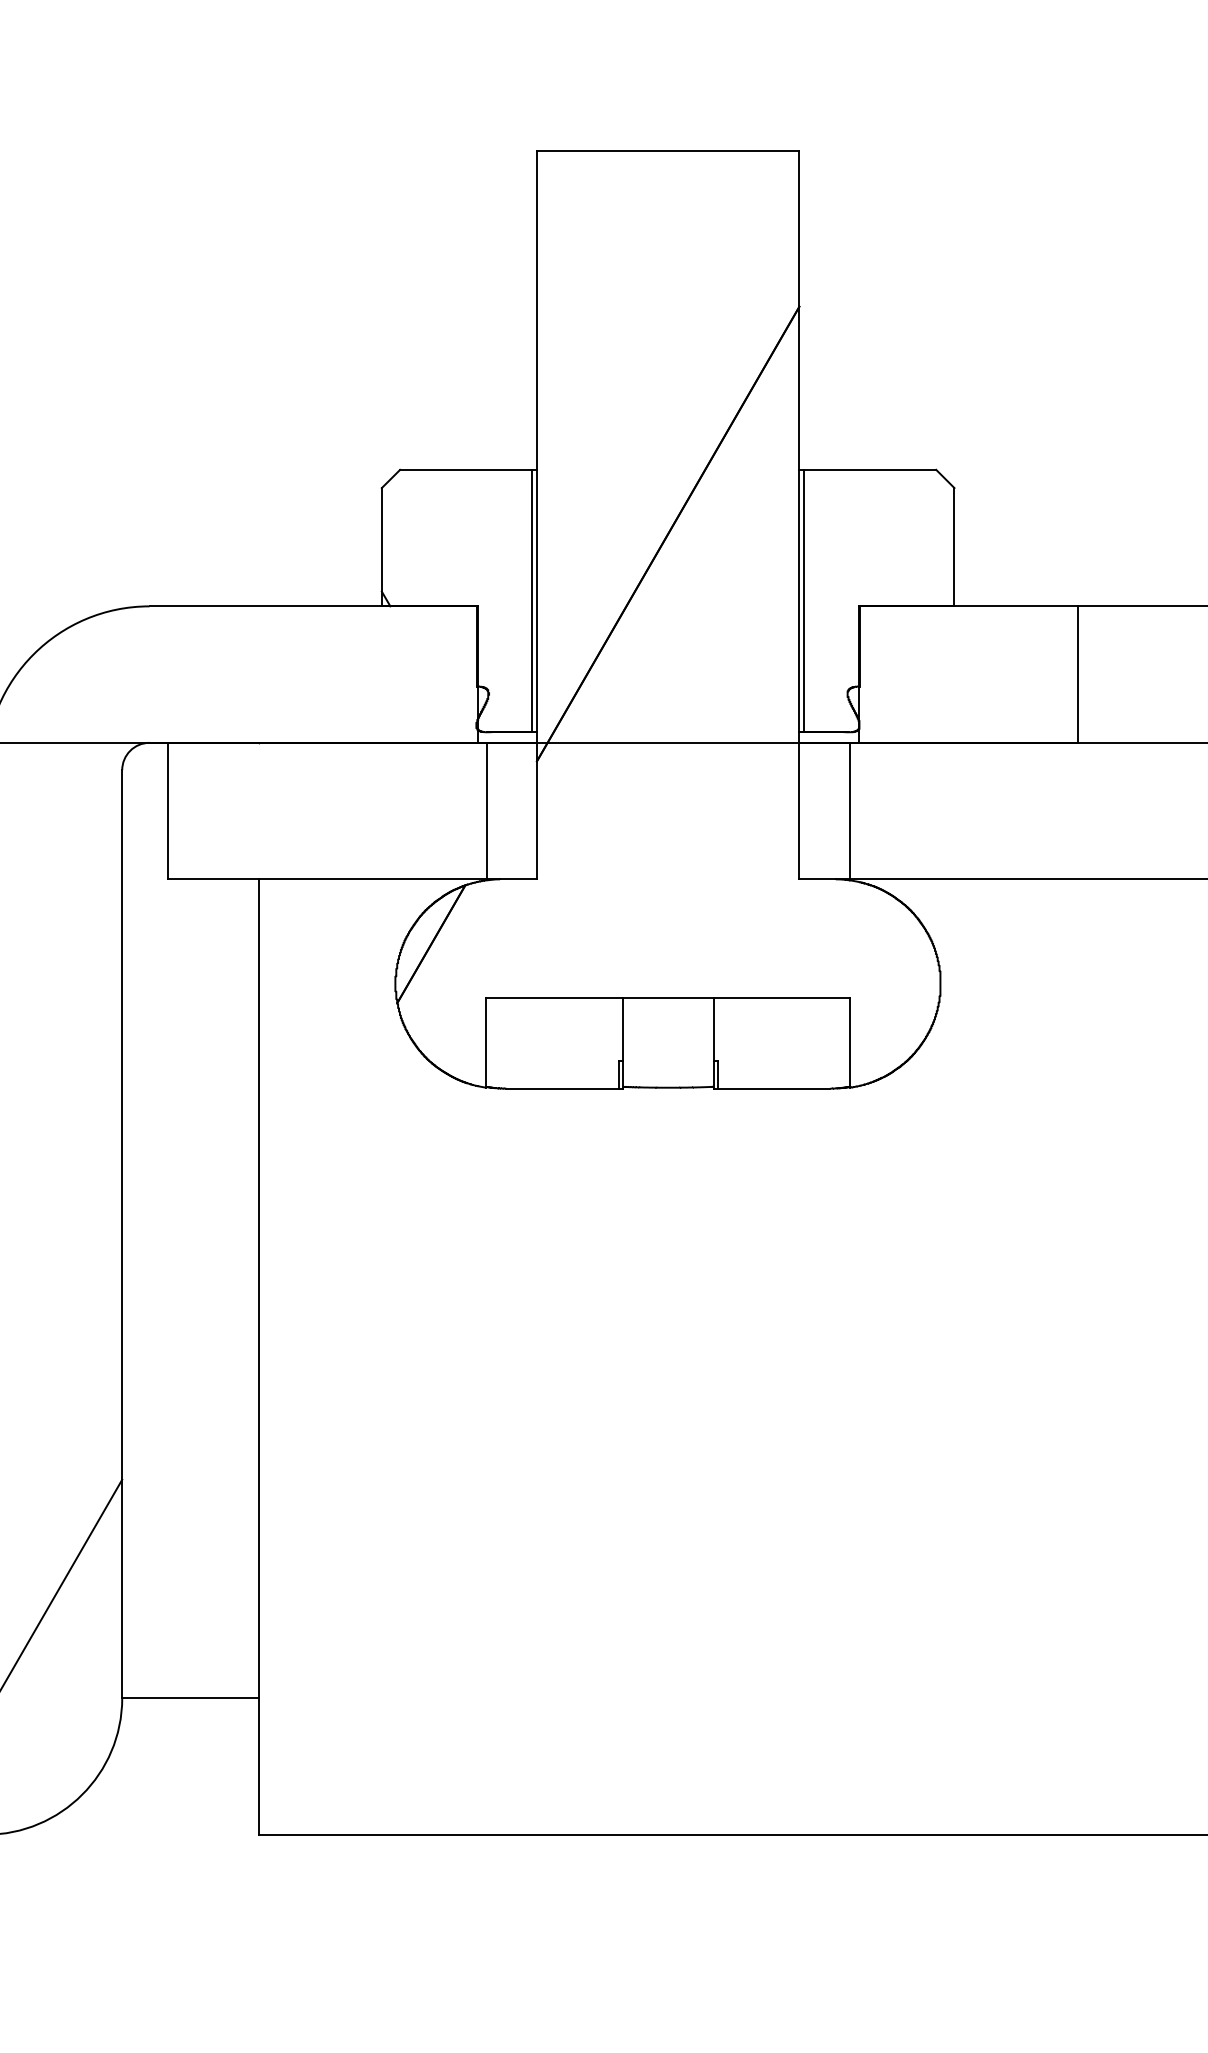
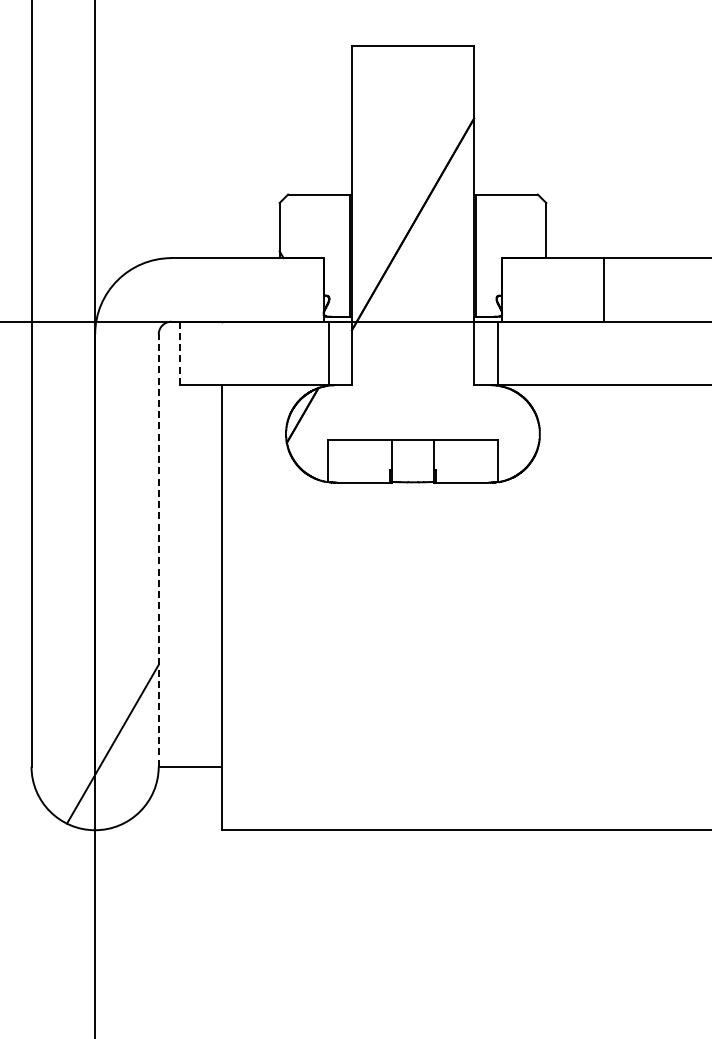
line: (166, 811) -> (179, 353), solid -> dashed
line: (121, 1234) -> (158, 550), solid -> dashed

